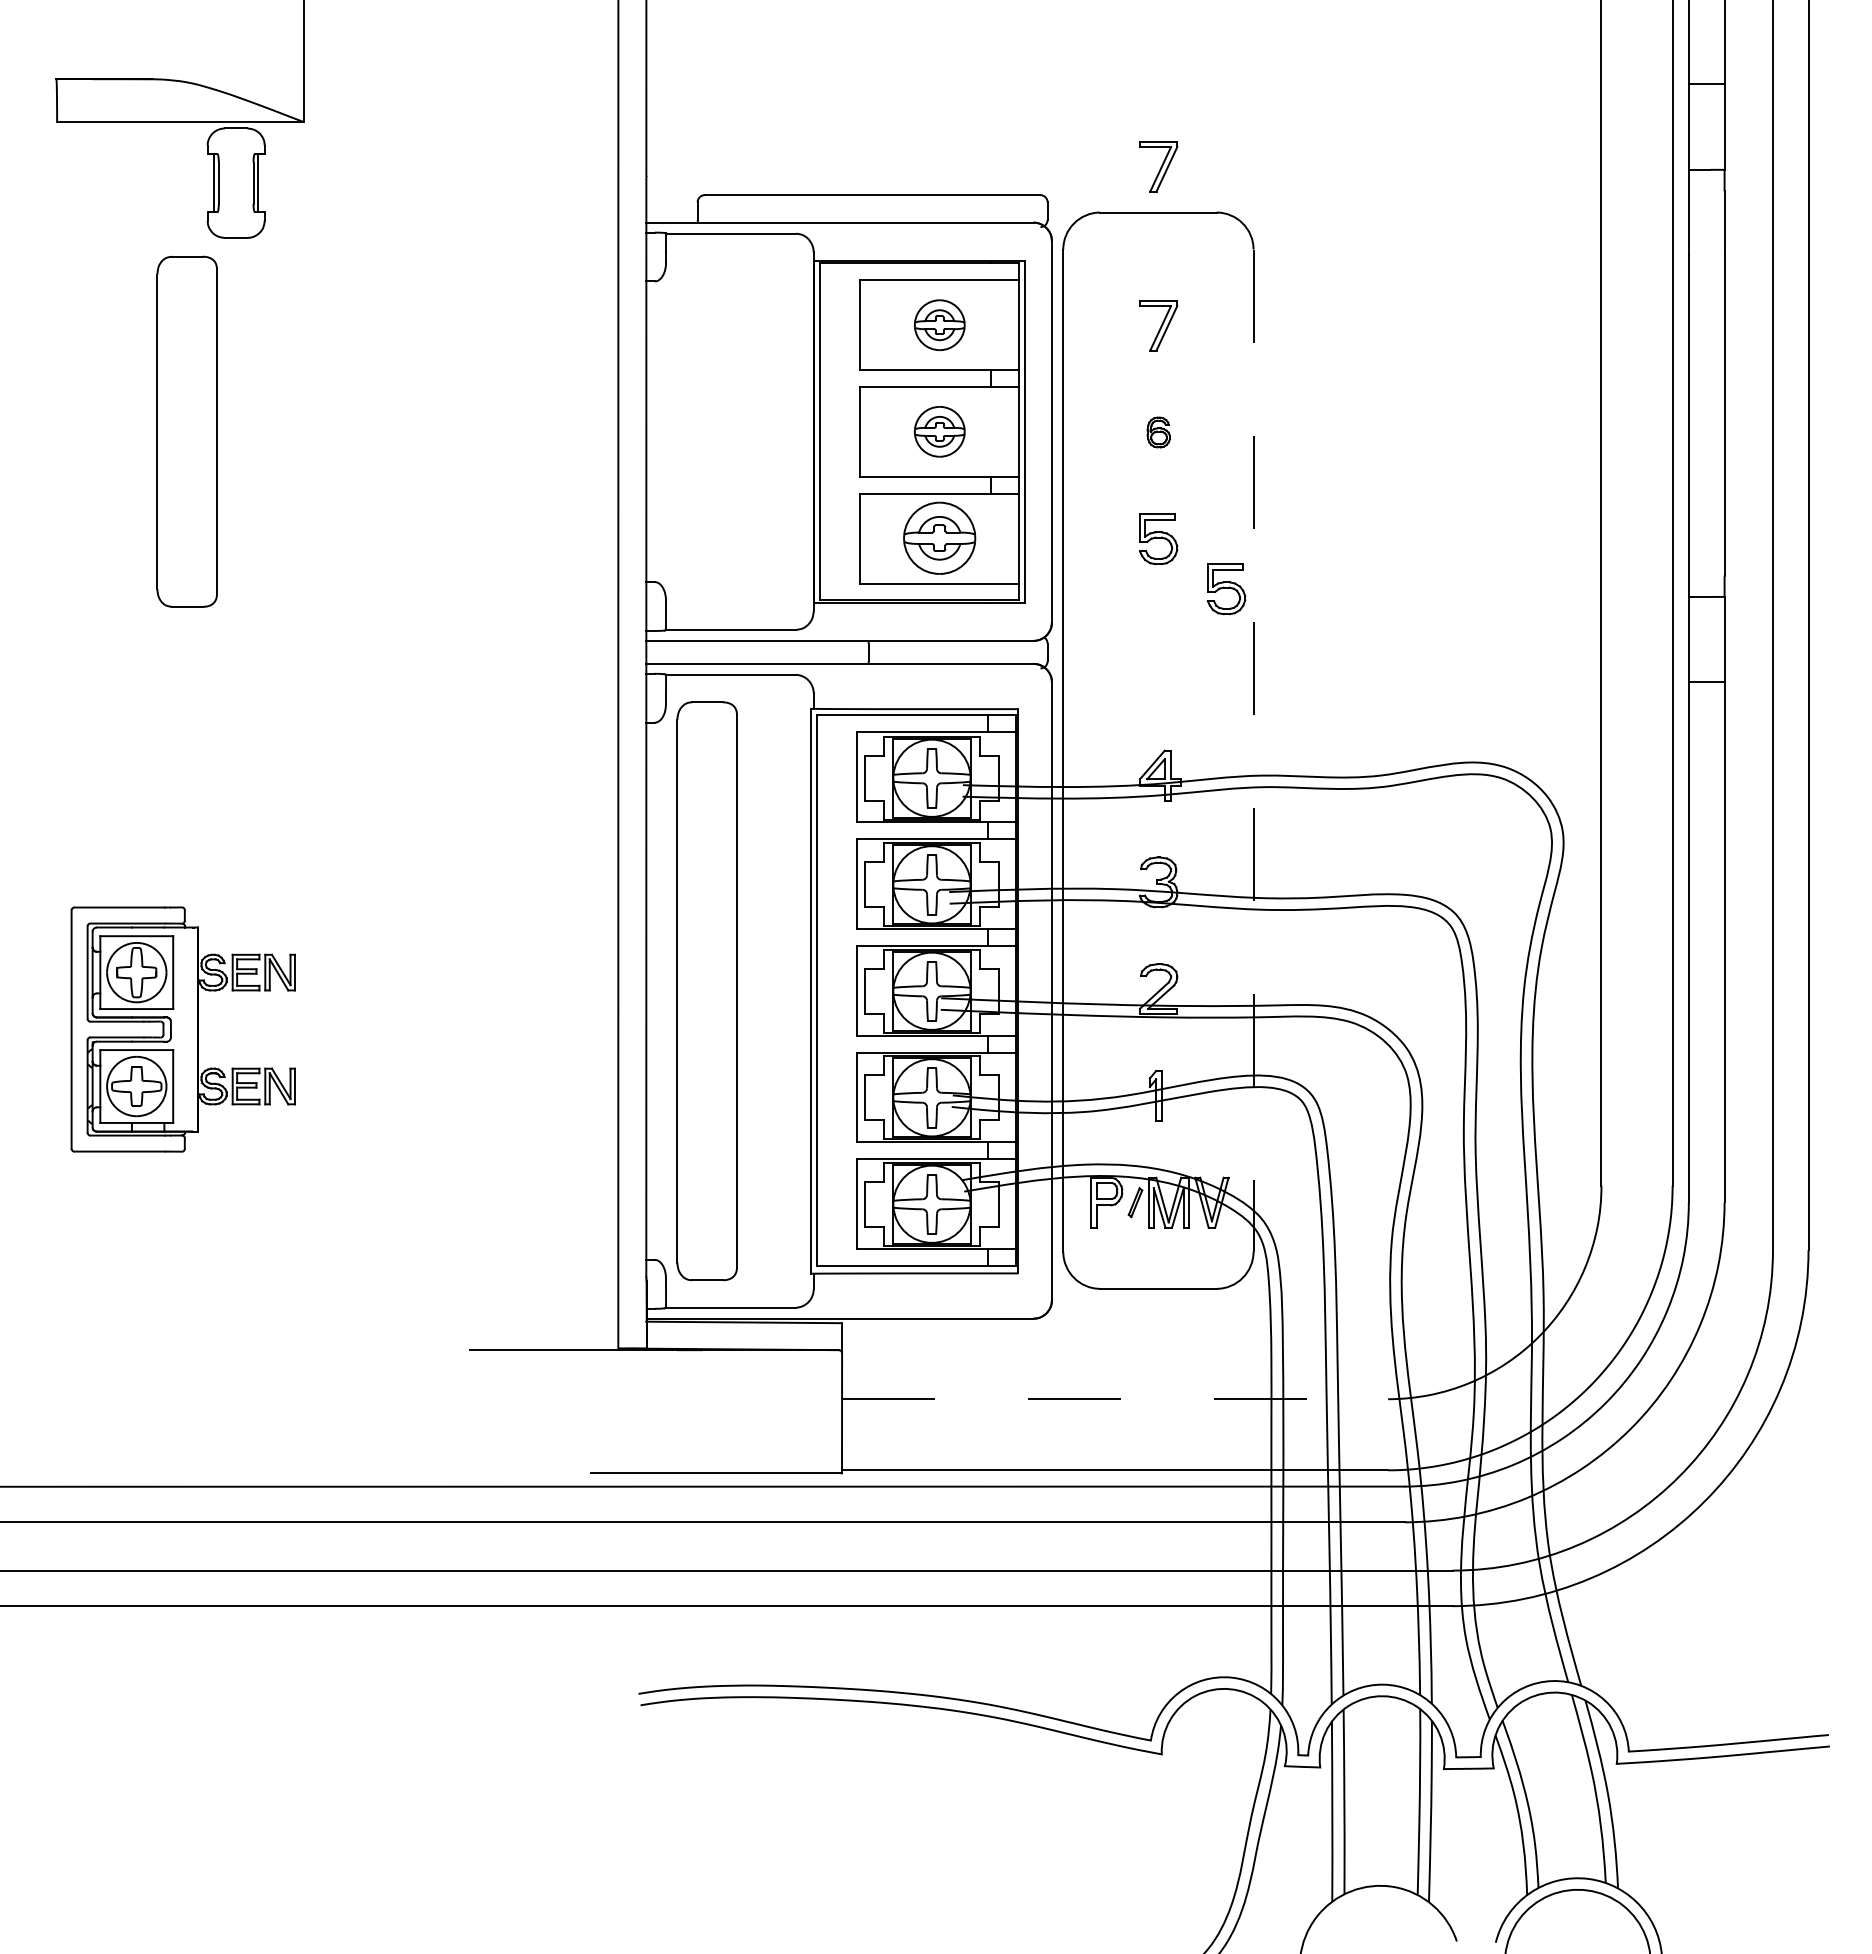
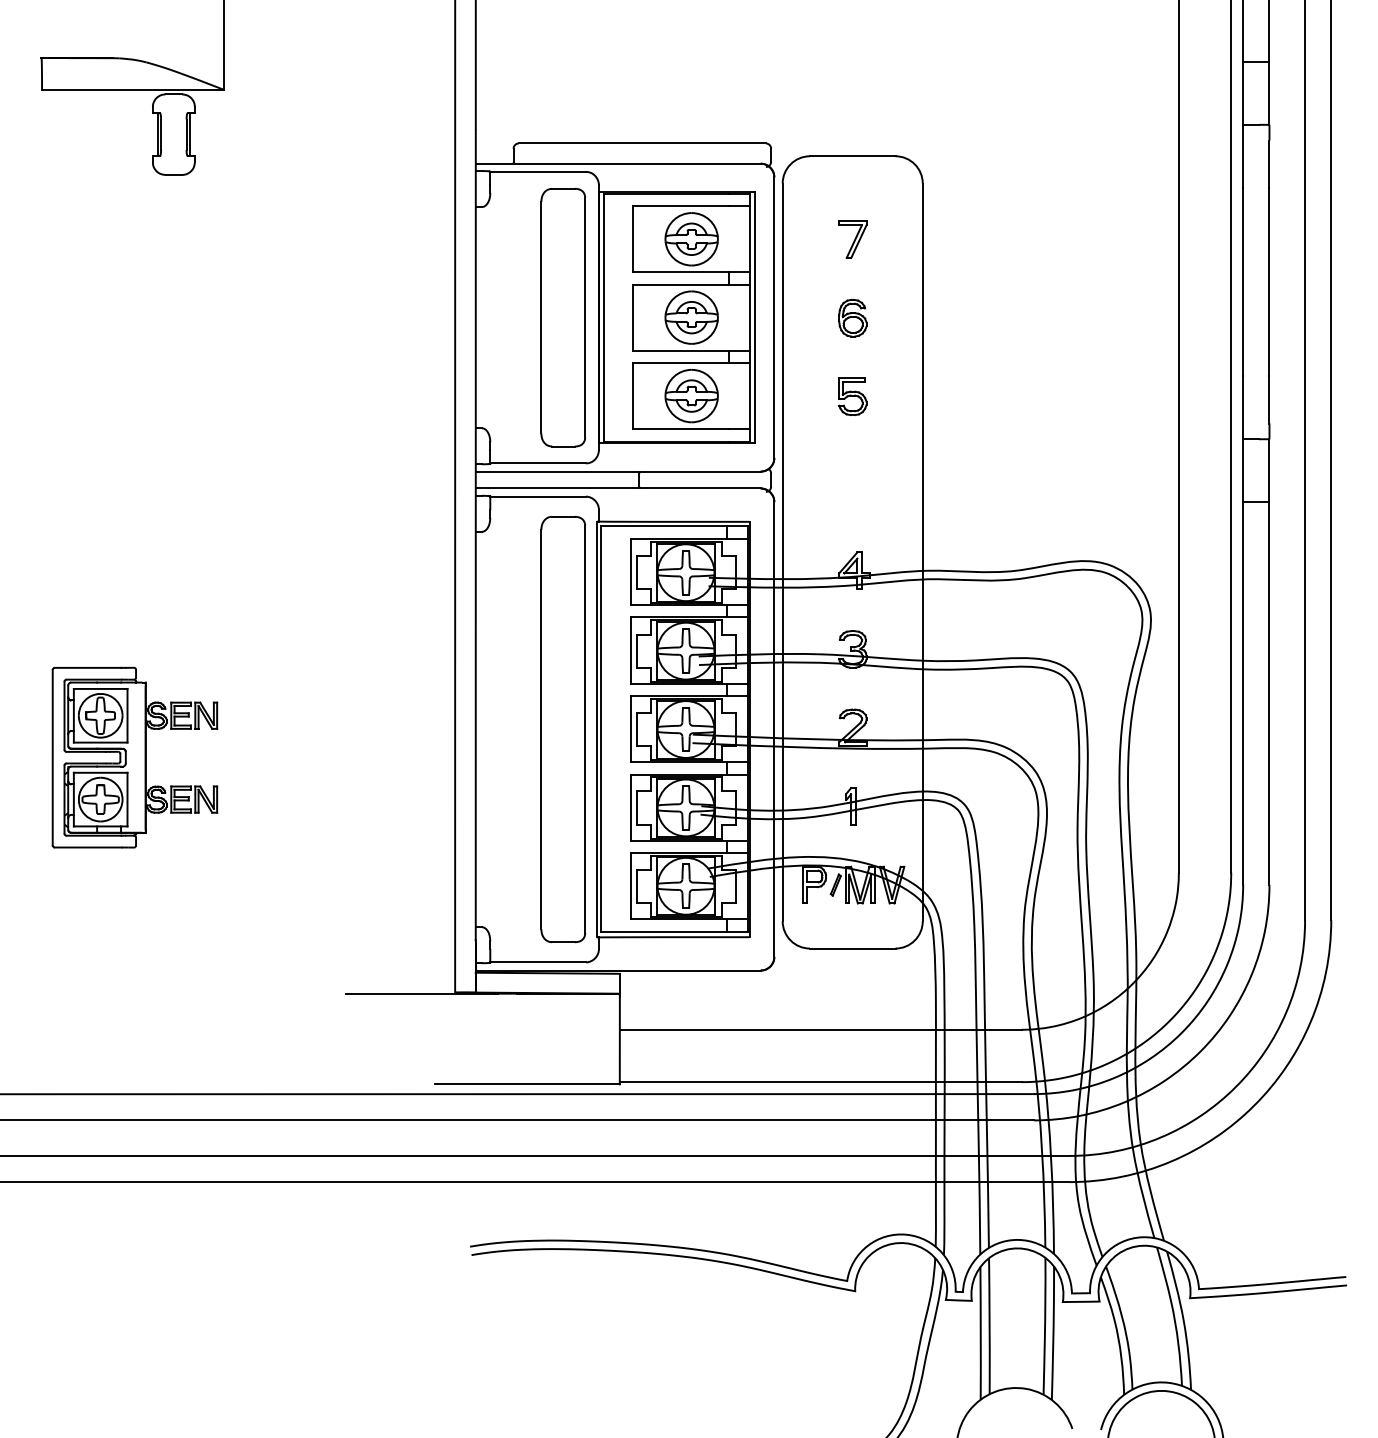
part: (1158, 166) -> (852, 122), removed
part: (939, 324) -> (691, 238), size x1.43
part: (186, 431) -> (562, 317), moved
part: (939, 431) -> (691, 317), size x1.43
part: (1158, 432) -> (852, 318), size x1.67
part: (1226, 589) -> (902, 433), removed
line: (1253, 751) -> (922, 553), dashed -> solid
part: (706, 991) -> (562, 729), moved
line: (1115, 1399) -> (821, 1030), dashed -> solid

